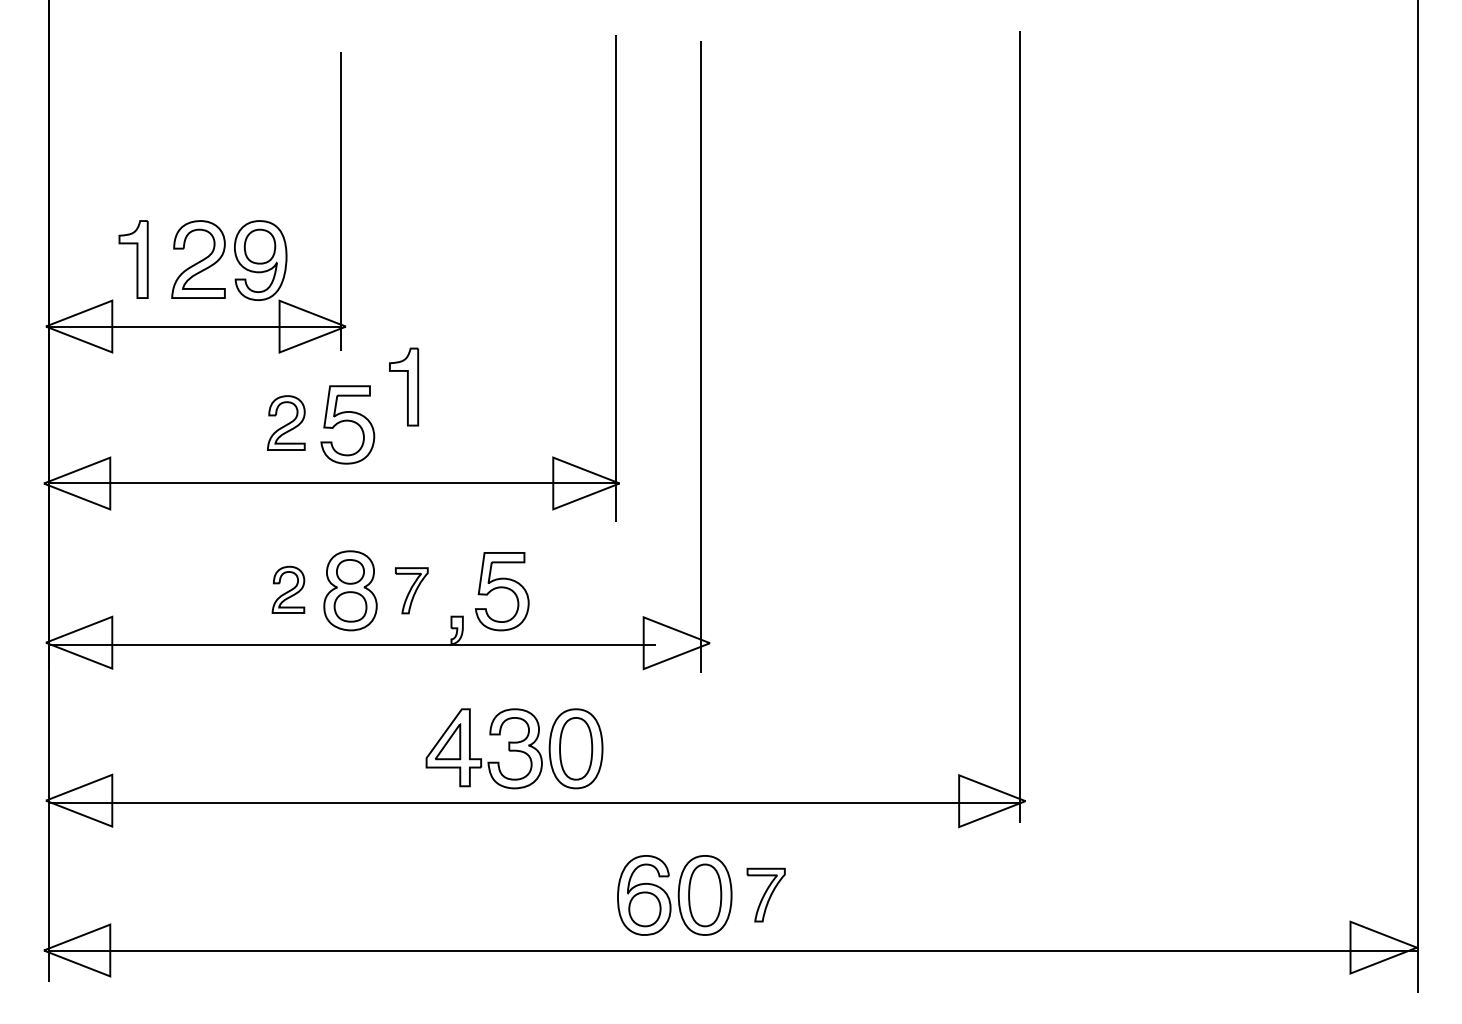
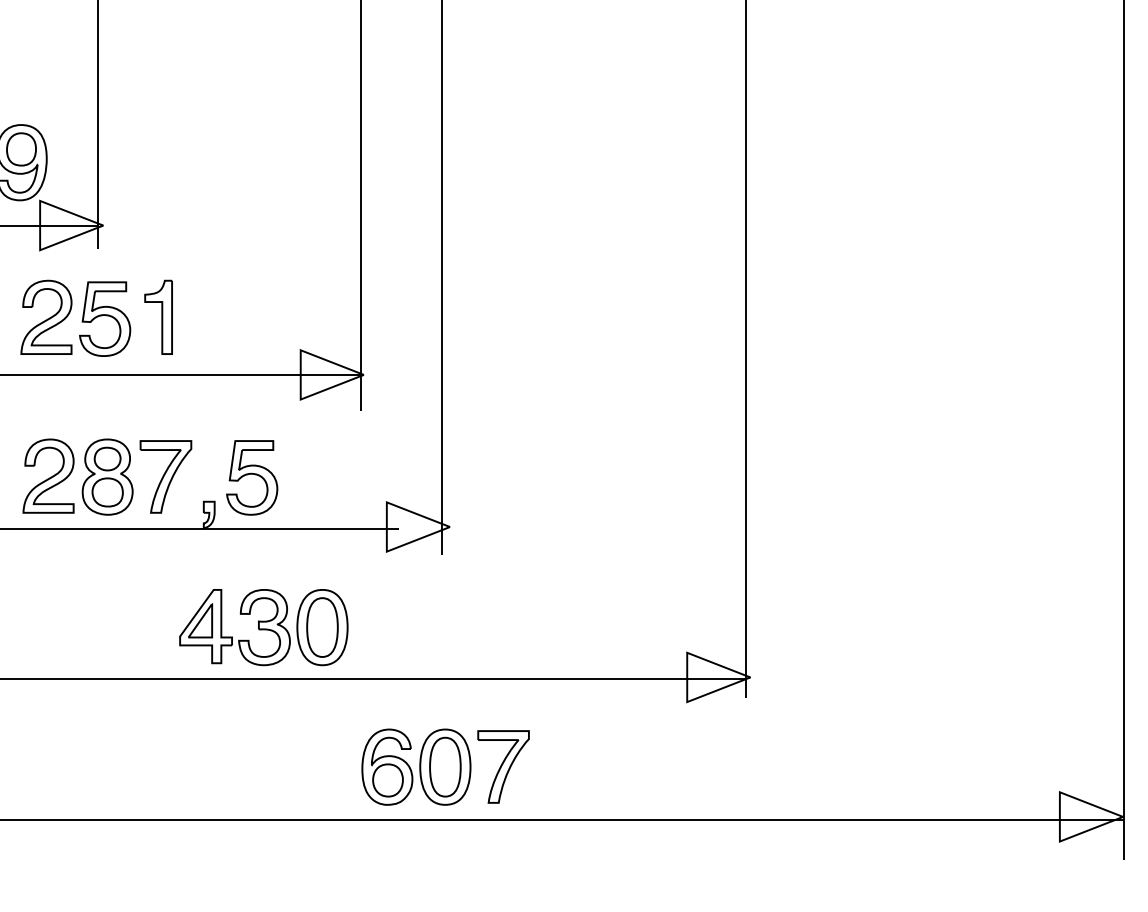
part: (404, 386) -> (159, 316), moved
part: (286, 422) -> (46, 316), size x1.43
part: (288, 589) -> (48, 475), size x1.67
part: (411, 590) -> (165, 476), size x1.67
part: (765, 894) -> (502, 766), size x1.43

